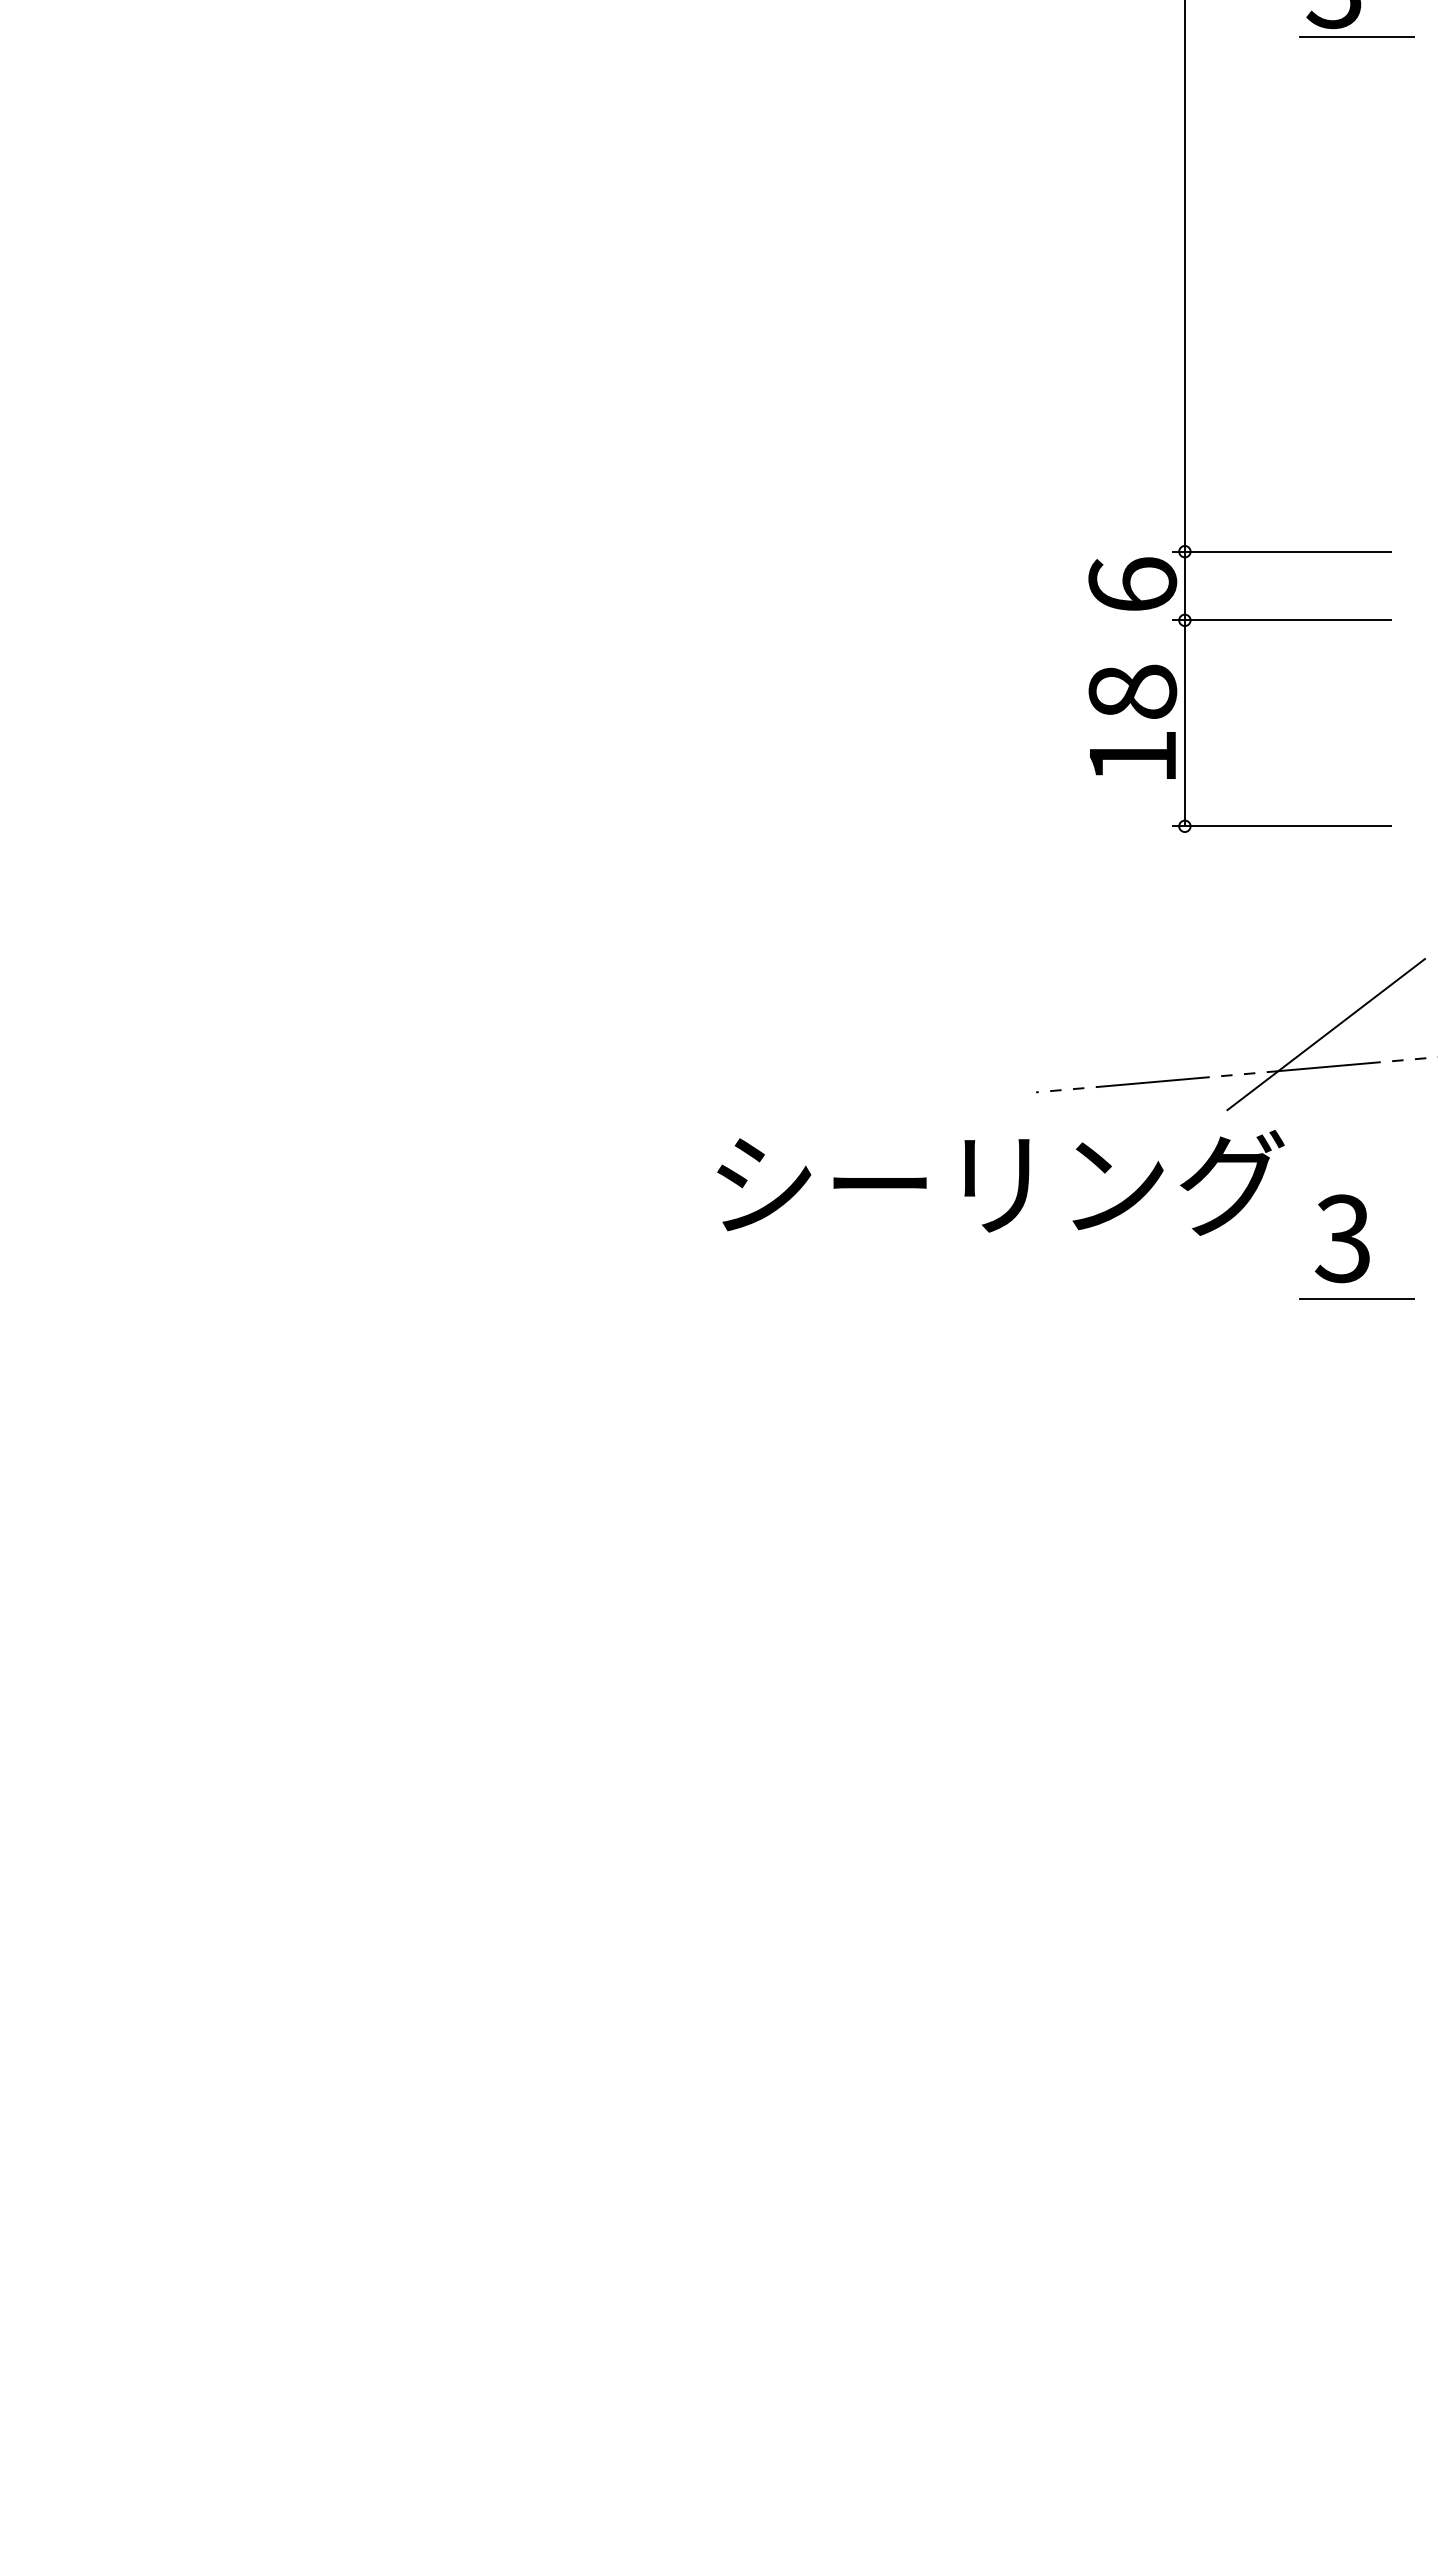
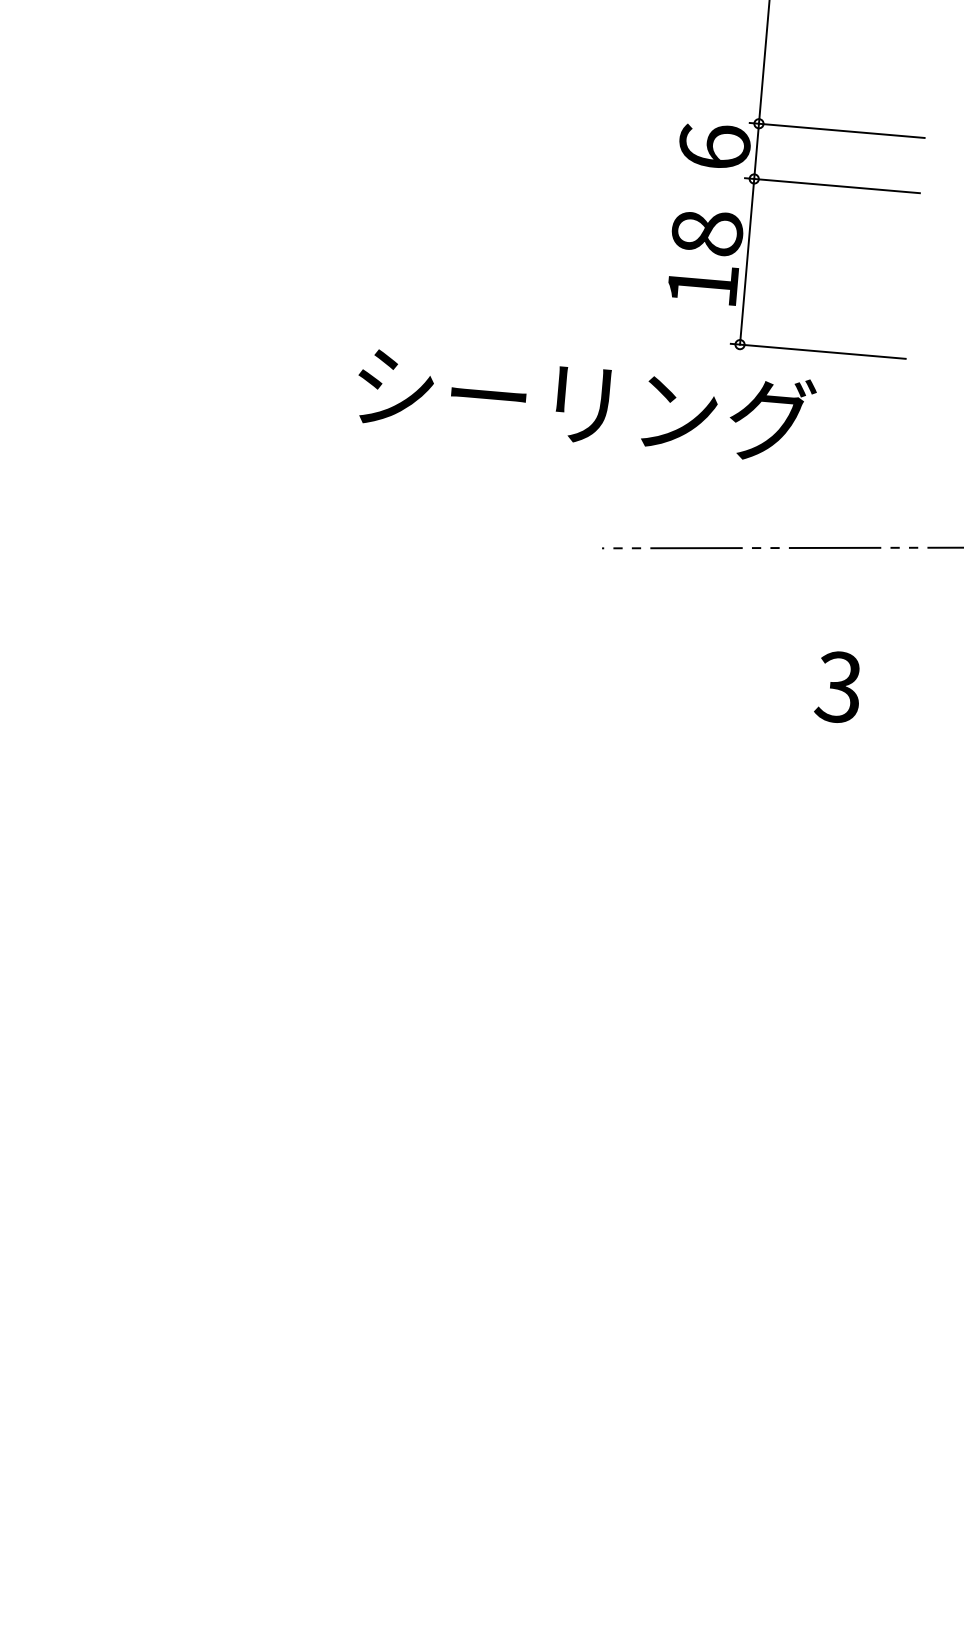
line: (1325, 1034) -> (838, 521), removed
text: (1000, 1182) -> (585, 402), moved
line: (1356, 1298) -> (845, 736), removed

